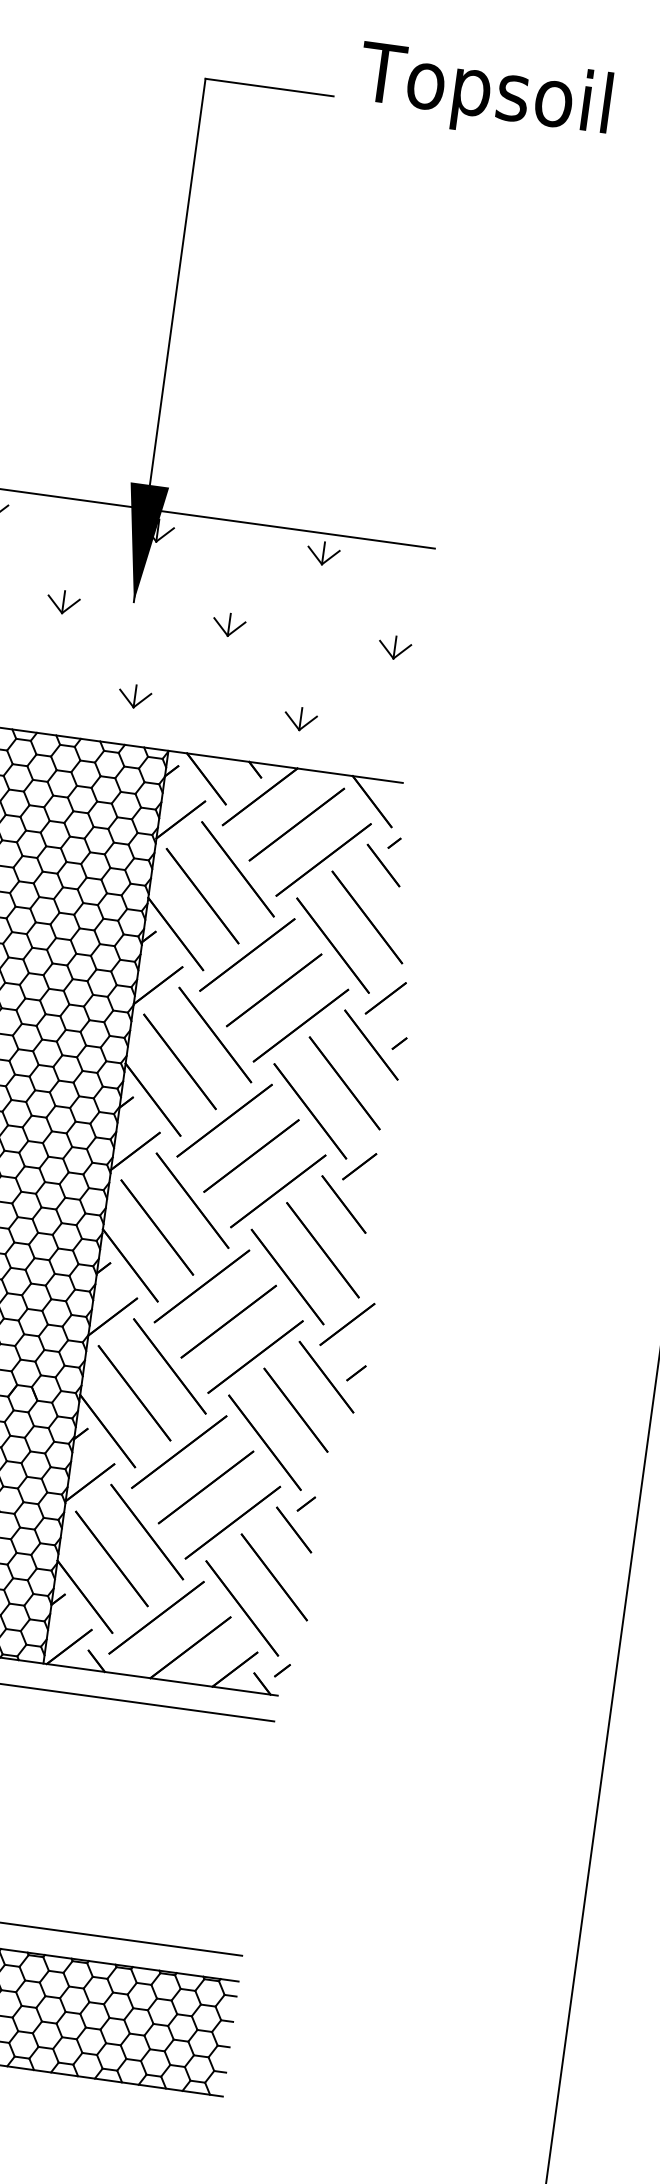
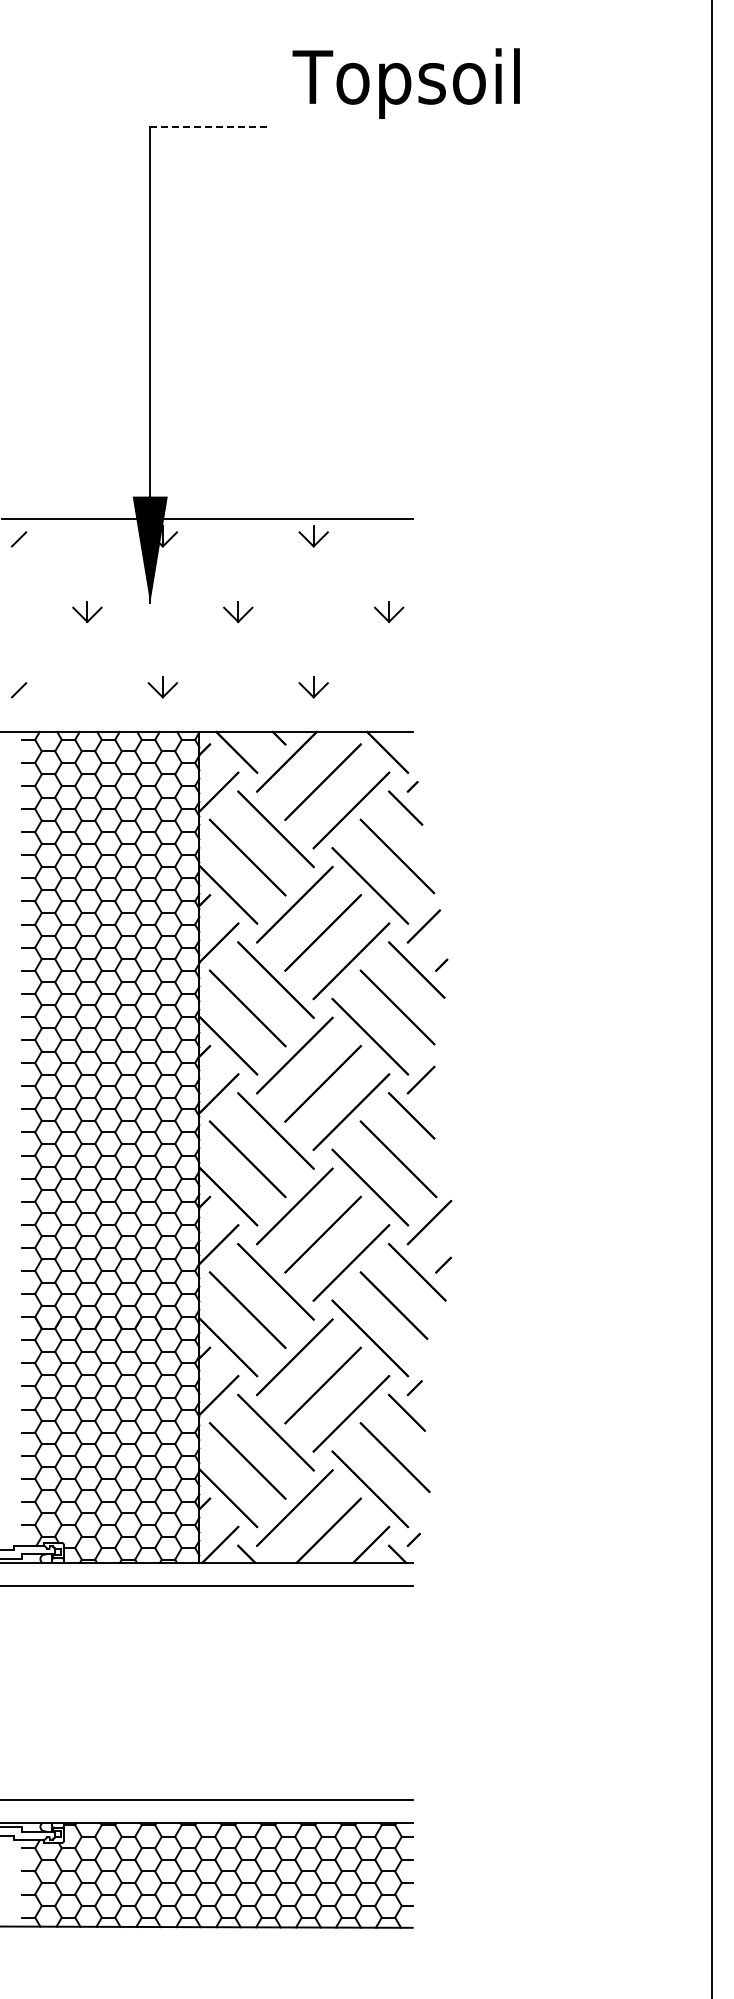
line: (270, 87) -> (209, 126), solid -> dashed
text: (483, 94) -> (405, 83), moved

